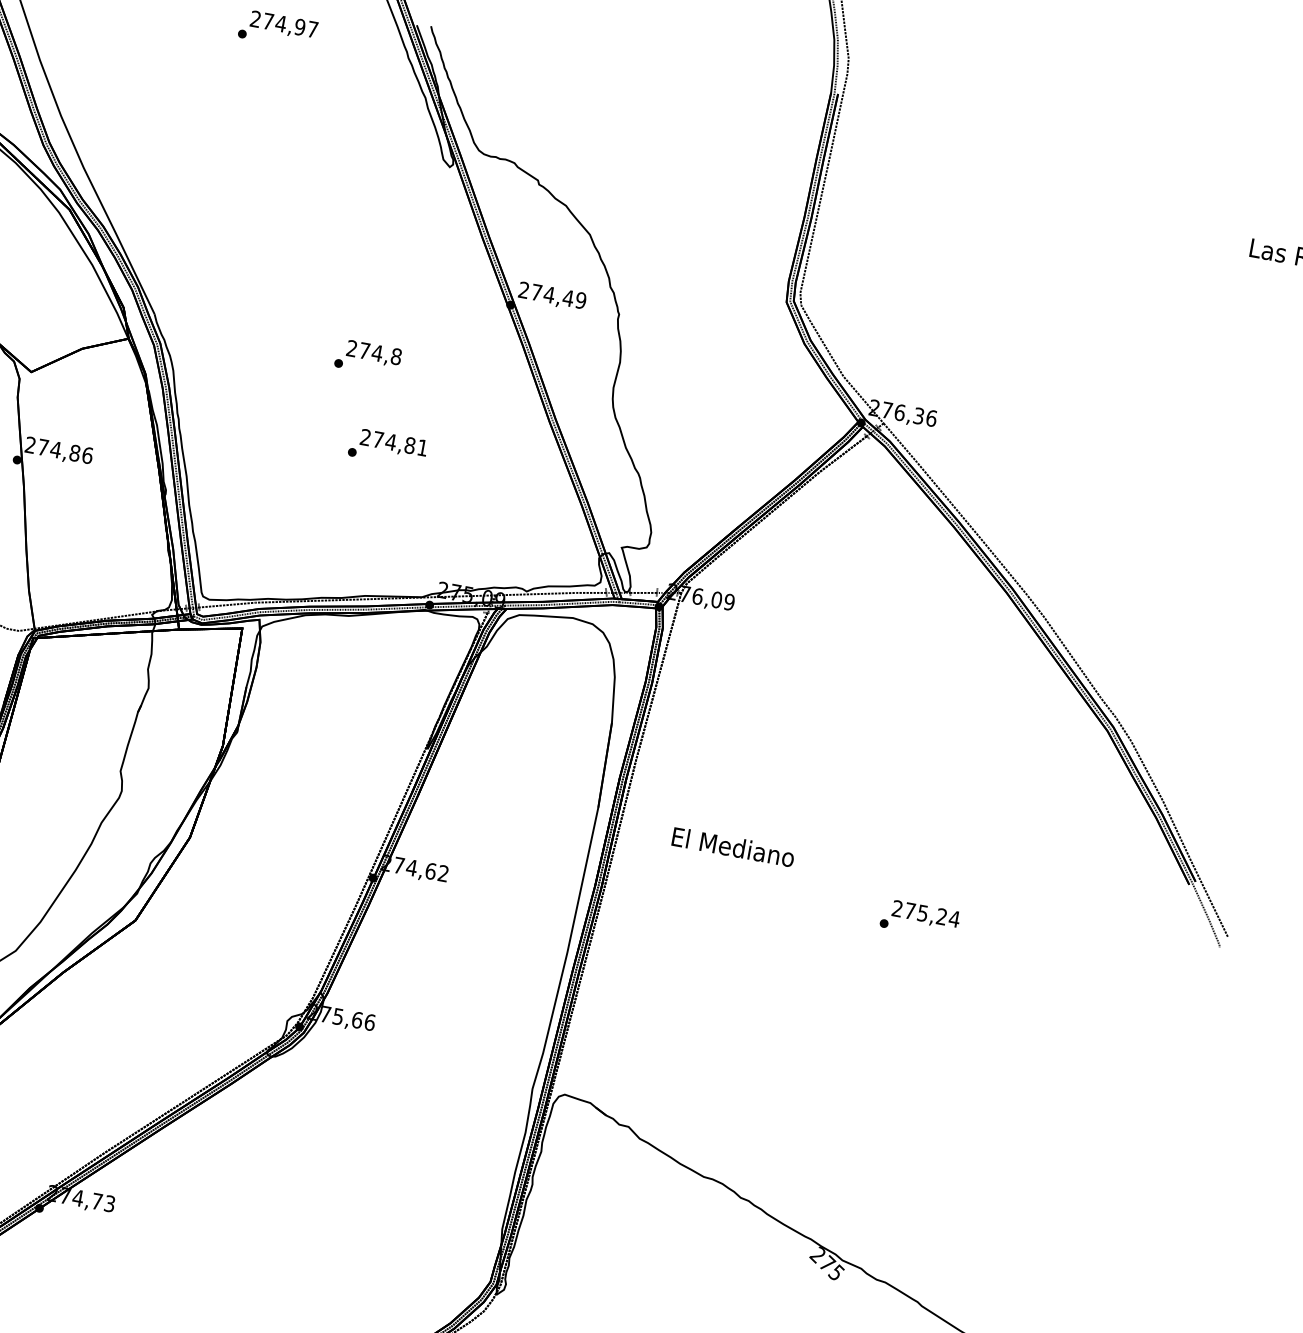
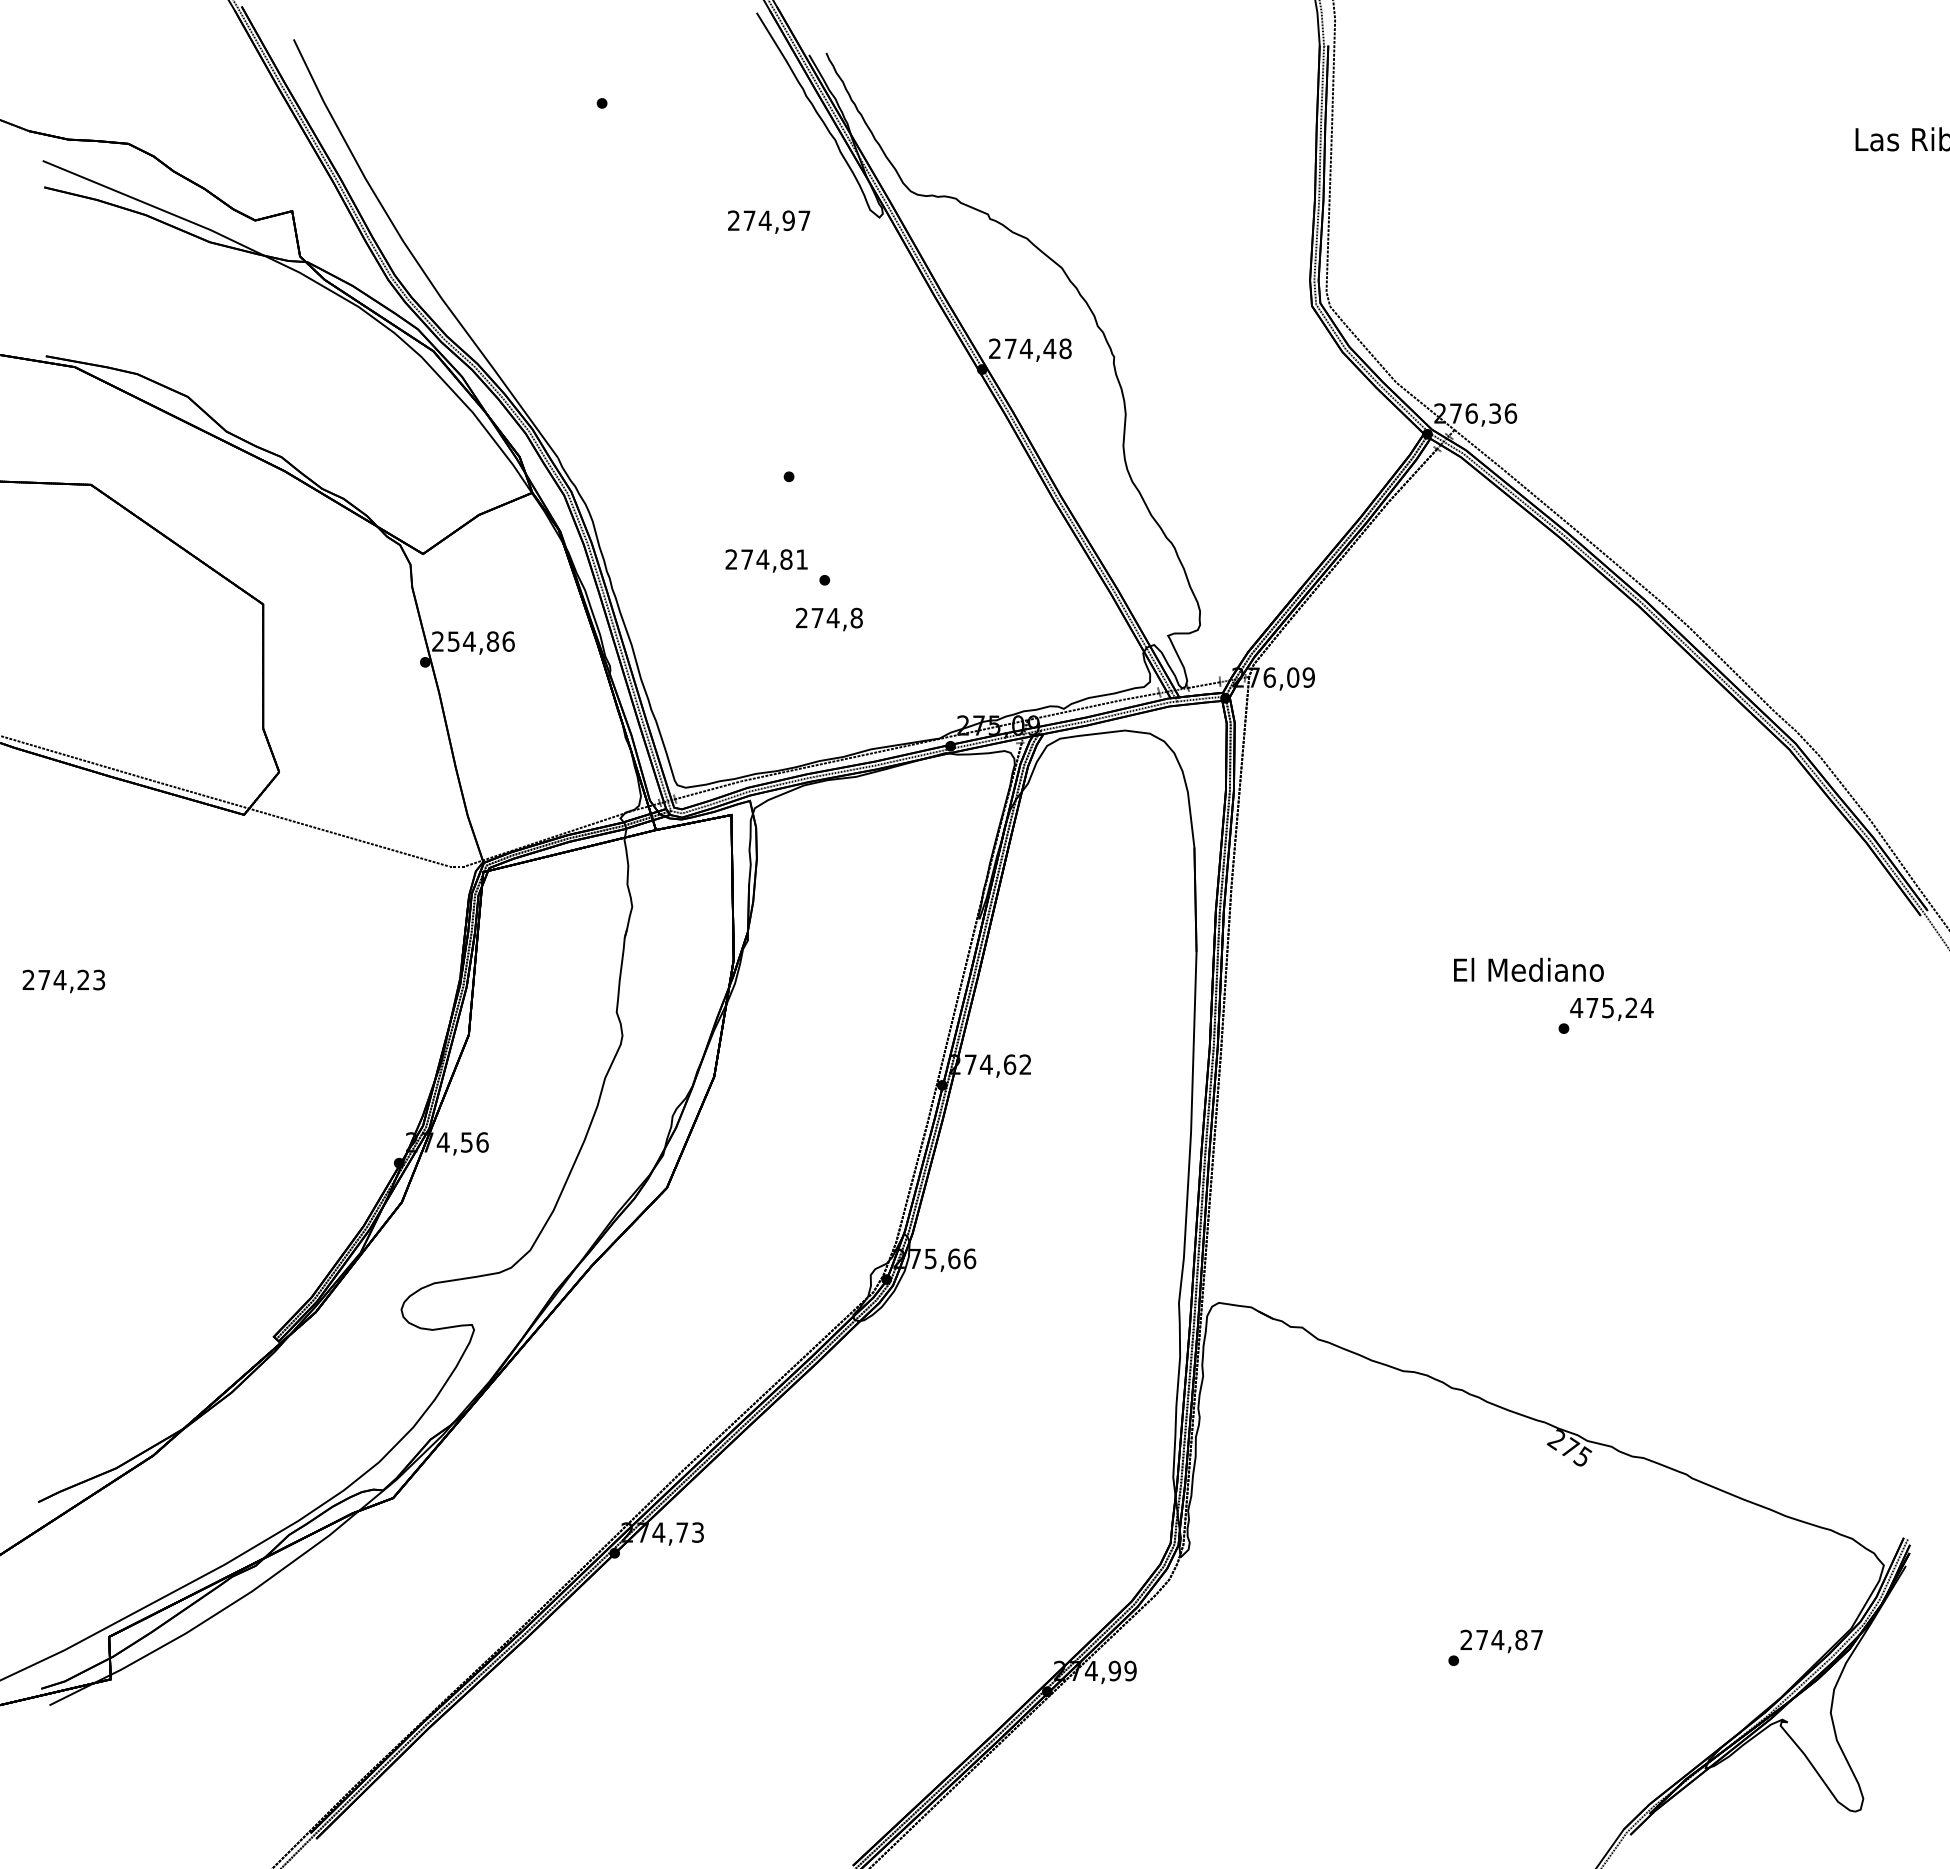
text: (284, 25) -> (769, 221), moved
text: (581, 300) -> (1065, 348), 274,49 -> 274,48
text: (374, 353) -> (829, 619), moved
text: (393, 443) -> (766, 560), moved
text: (43, 447) -> (453, 641), 274,86 -> 254,86
text: (733, 846) -> (1528, 969), moved
text: (897, 908) -> (1576, 1007), 275,24 -> 475,24

